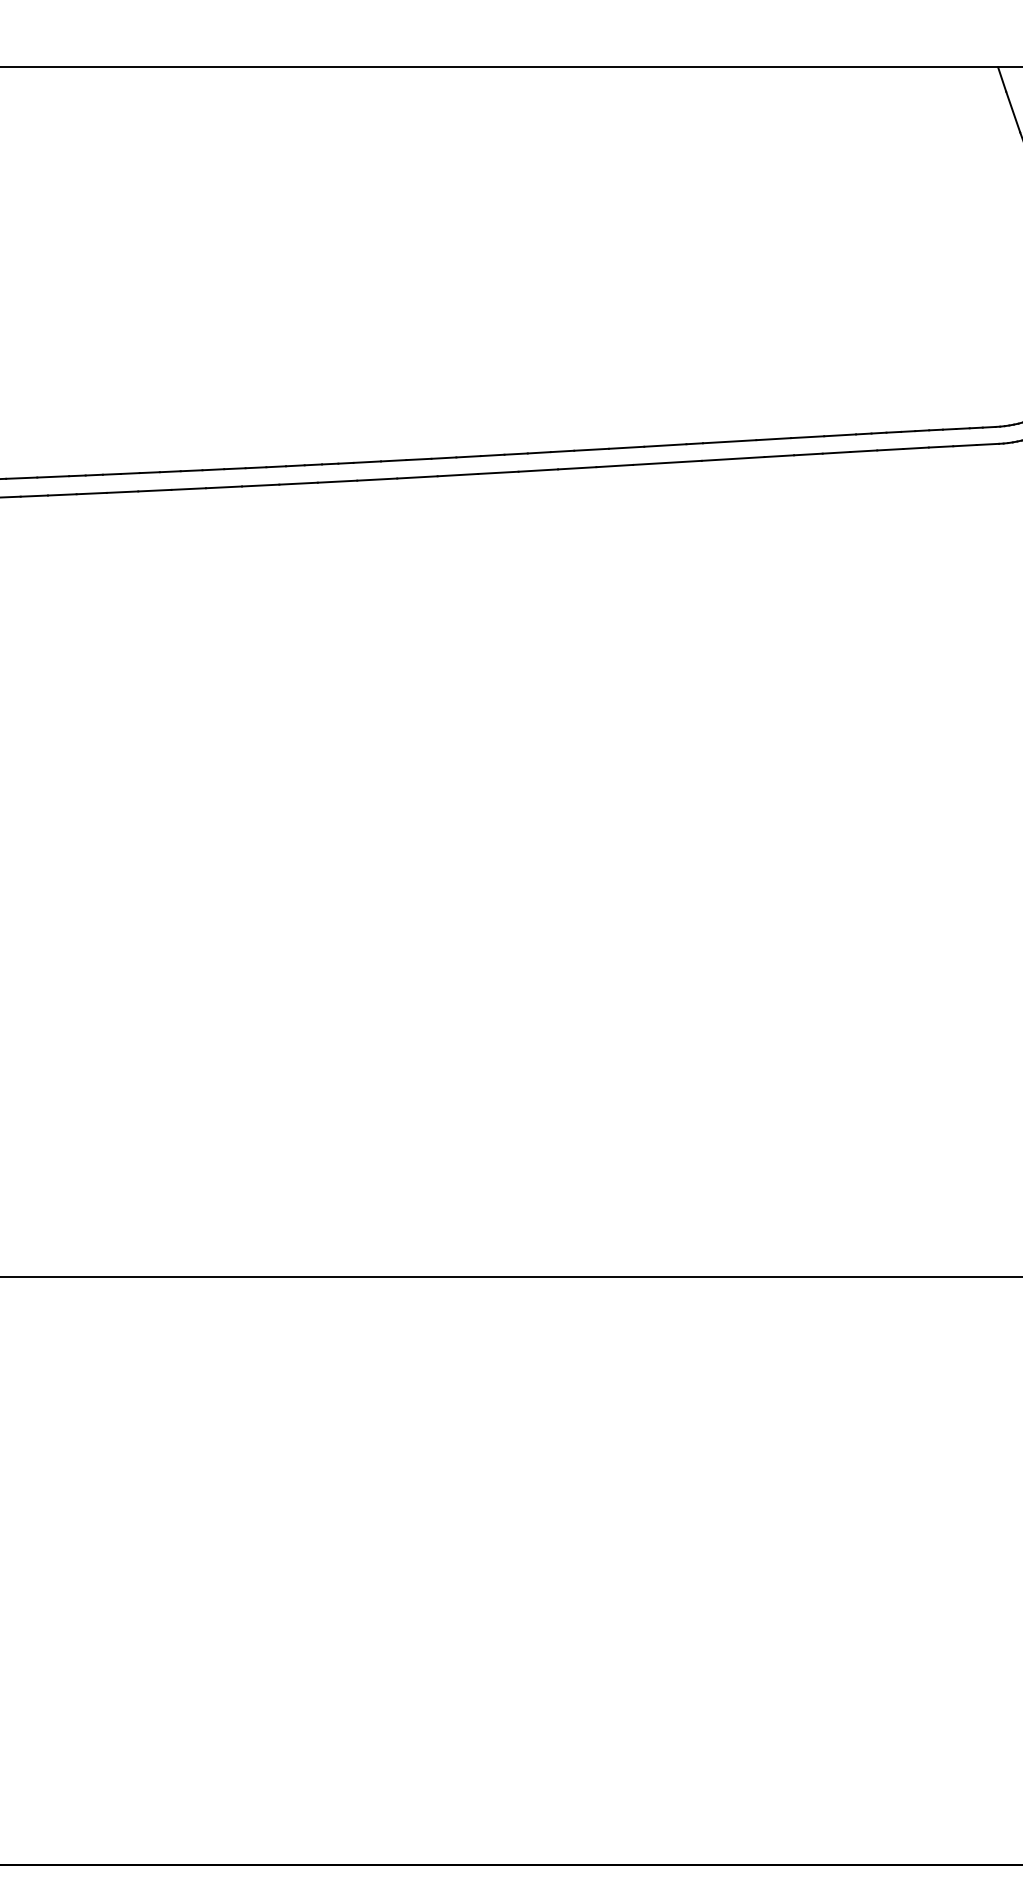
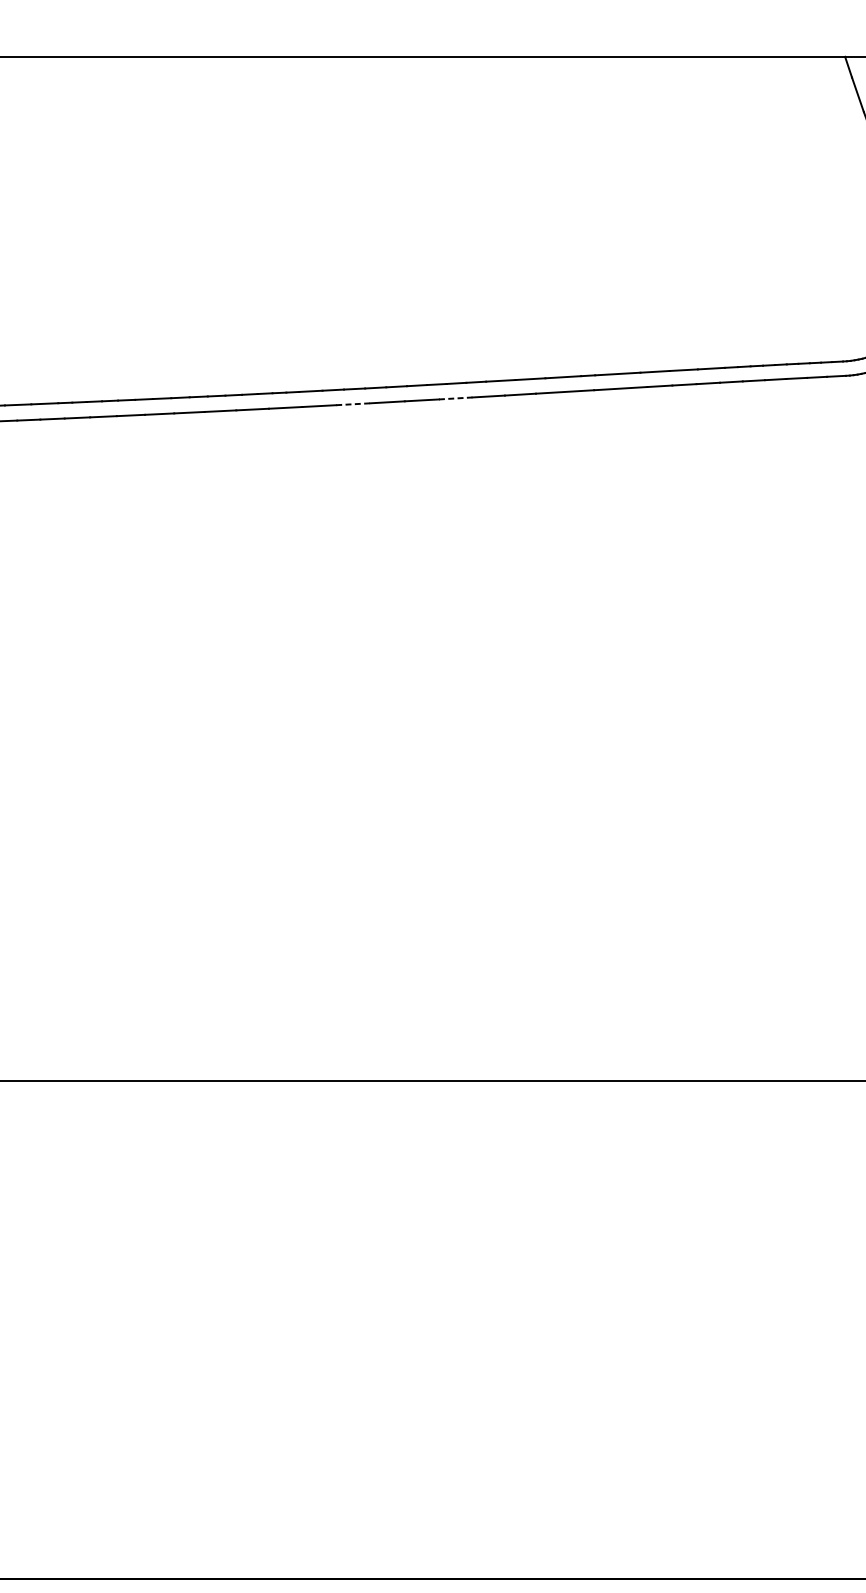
line: (538, 470) -> (455, 398), solid -> dashed
line: (417, 477) -> (353, 404), solid -> dashed

